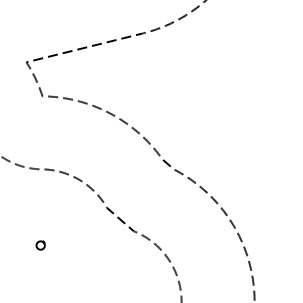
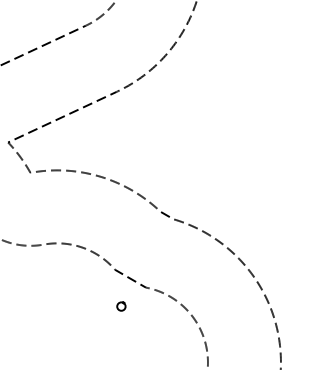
part: (40, 245) -> (121, 306), moved

